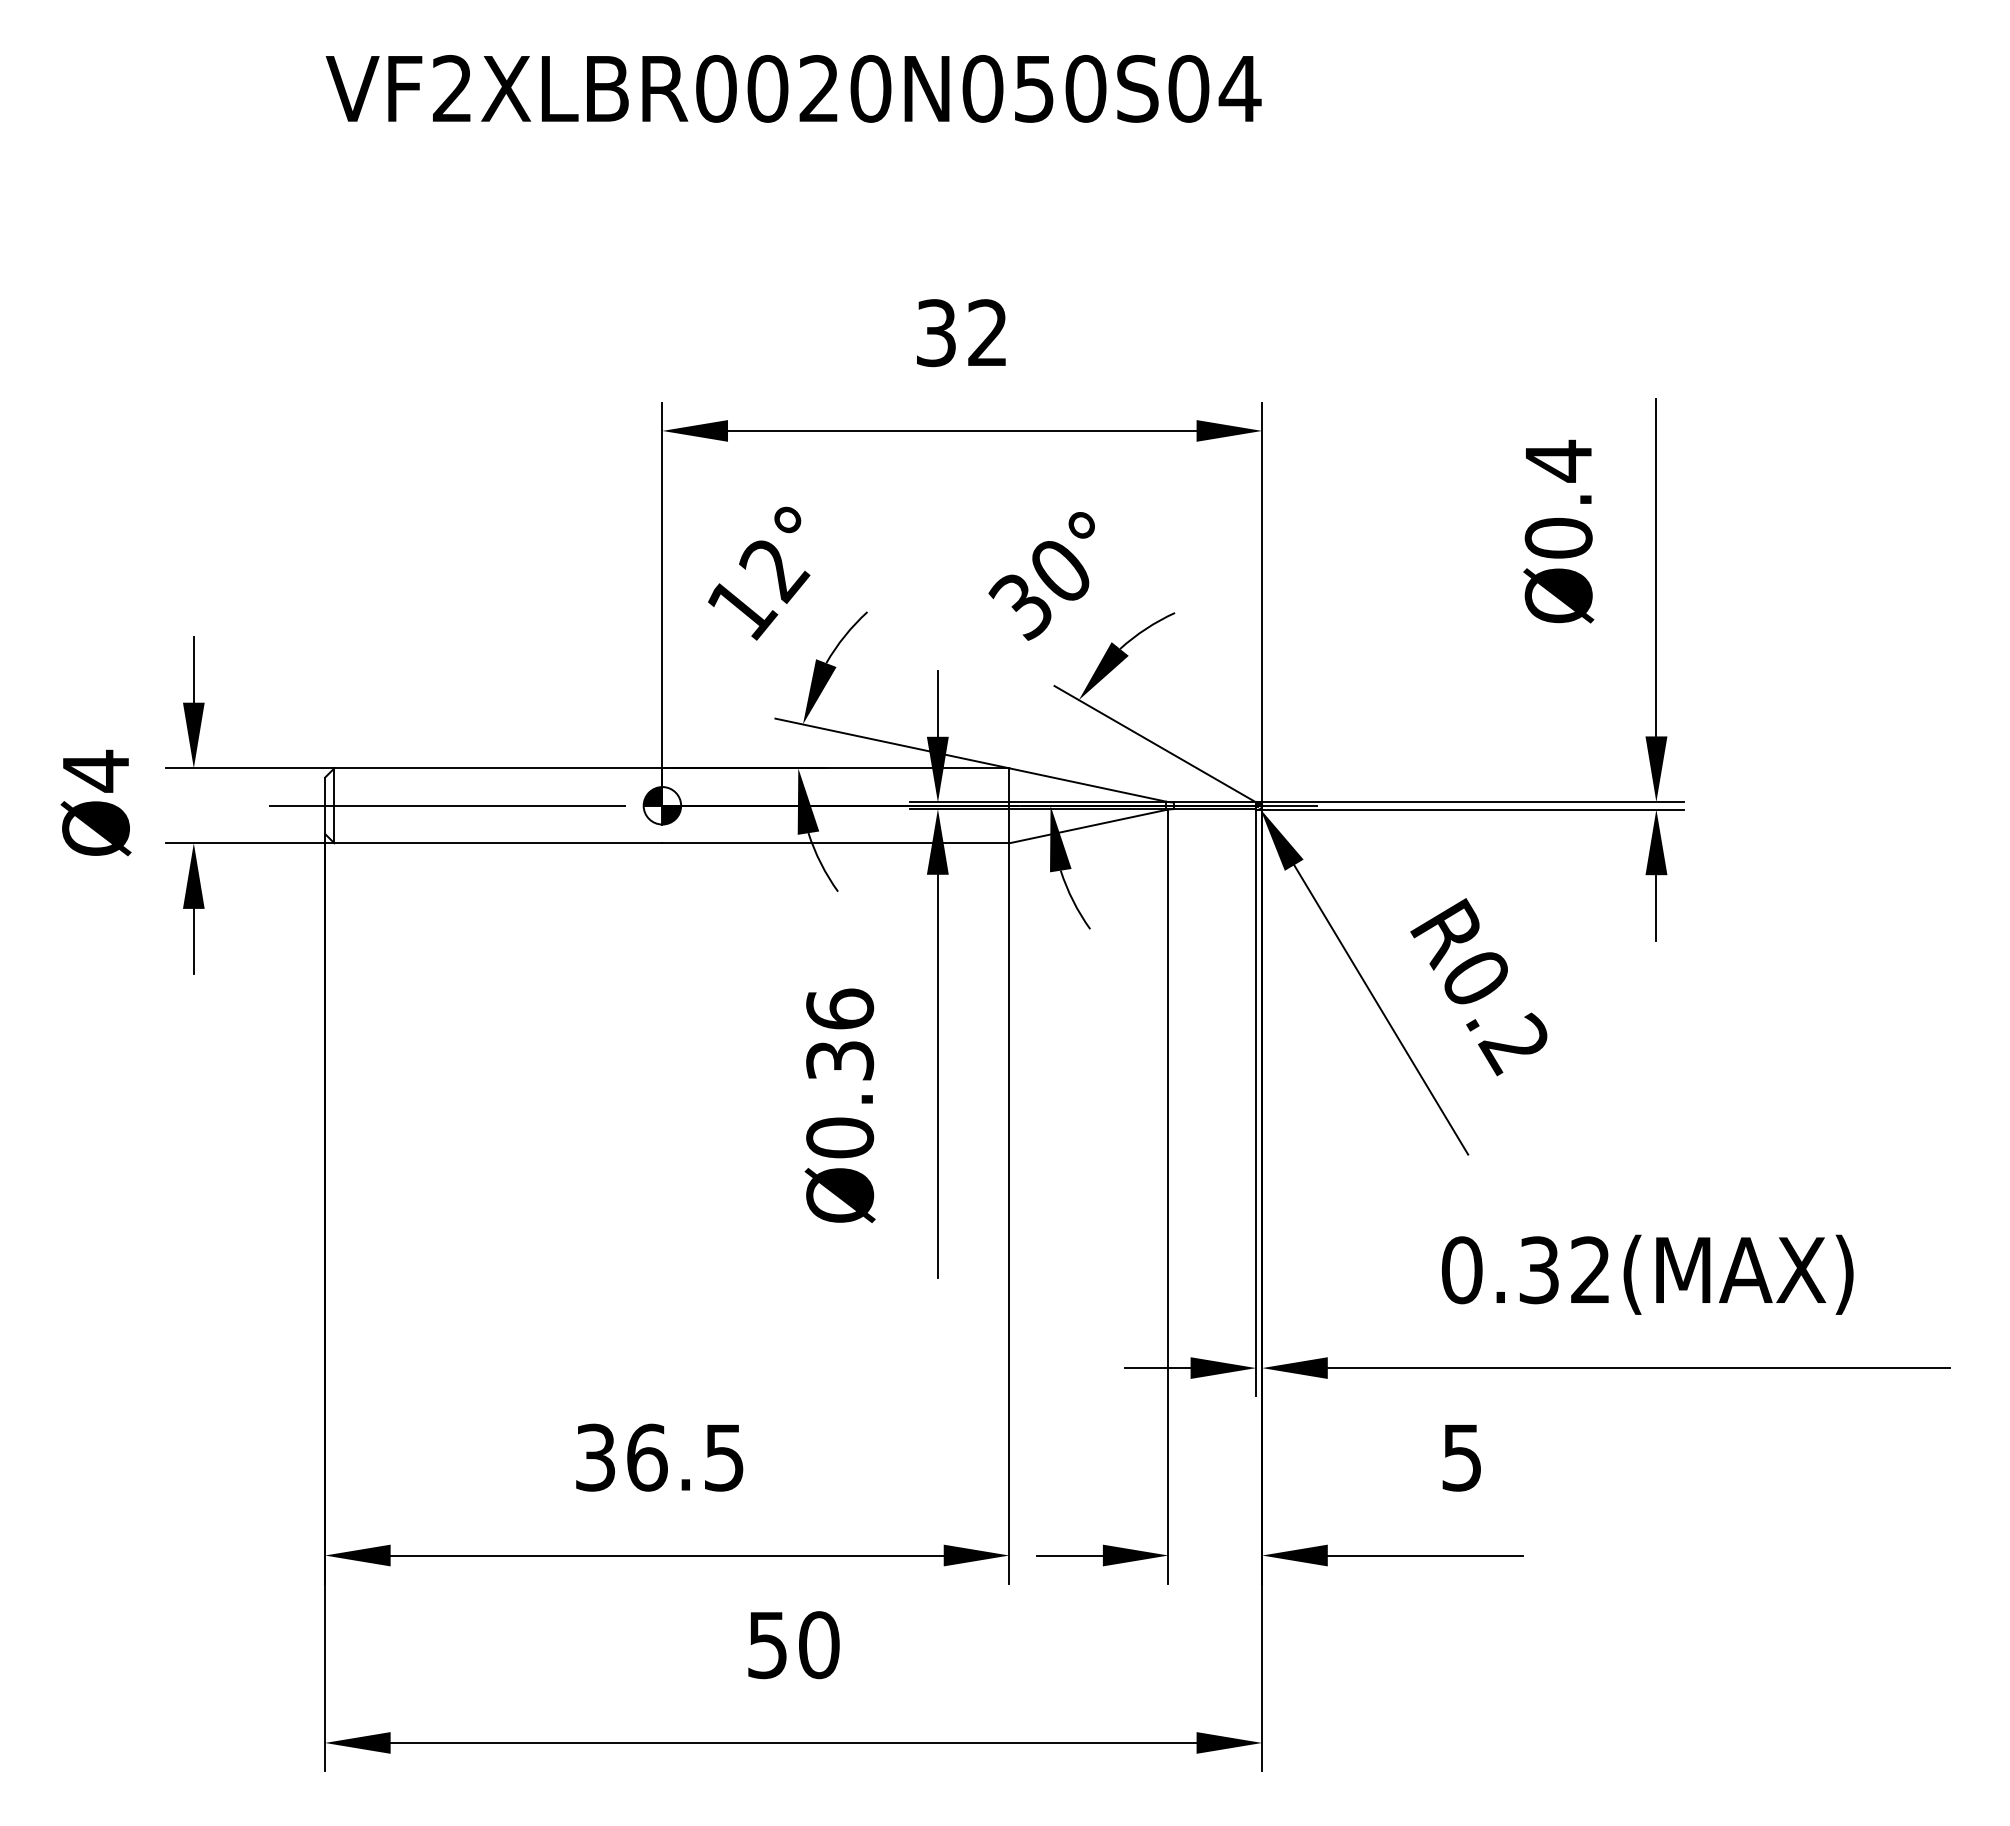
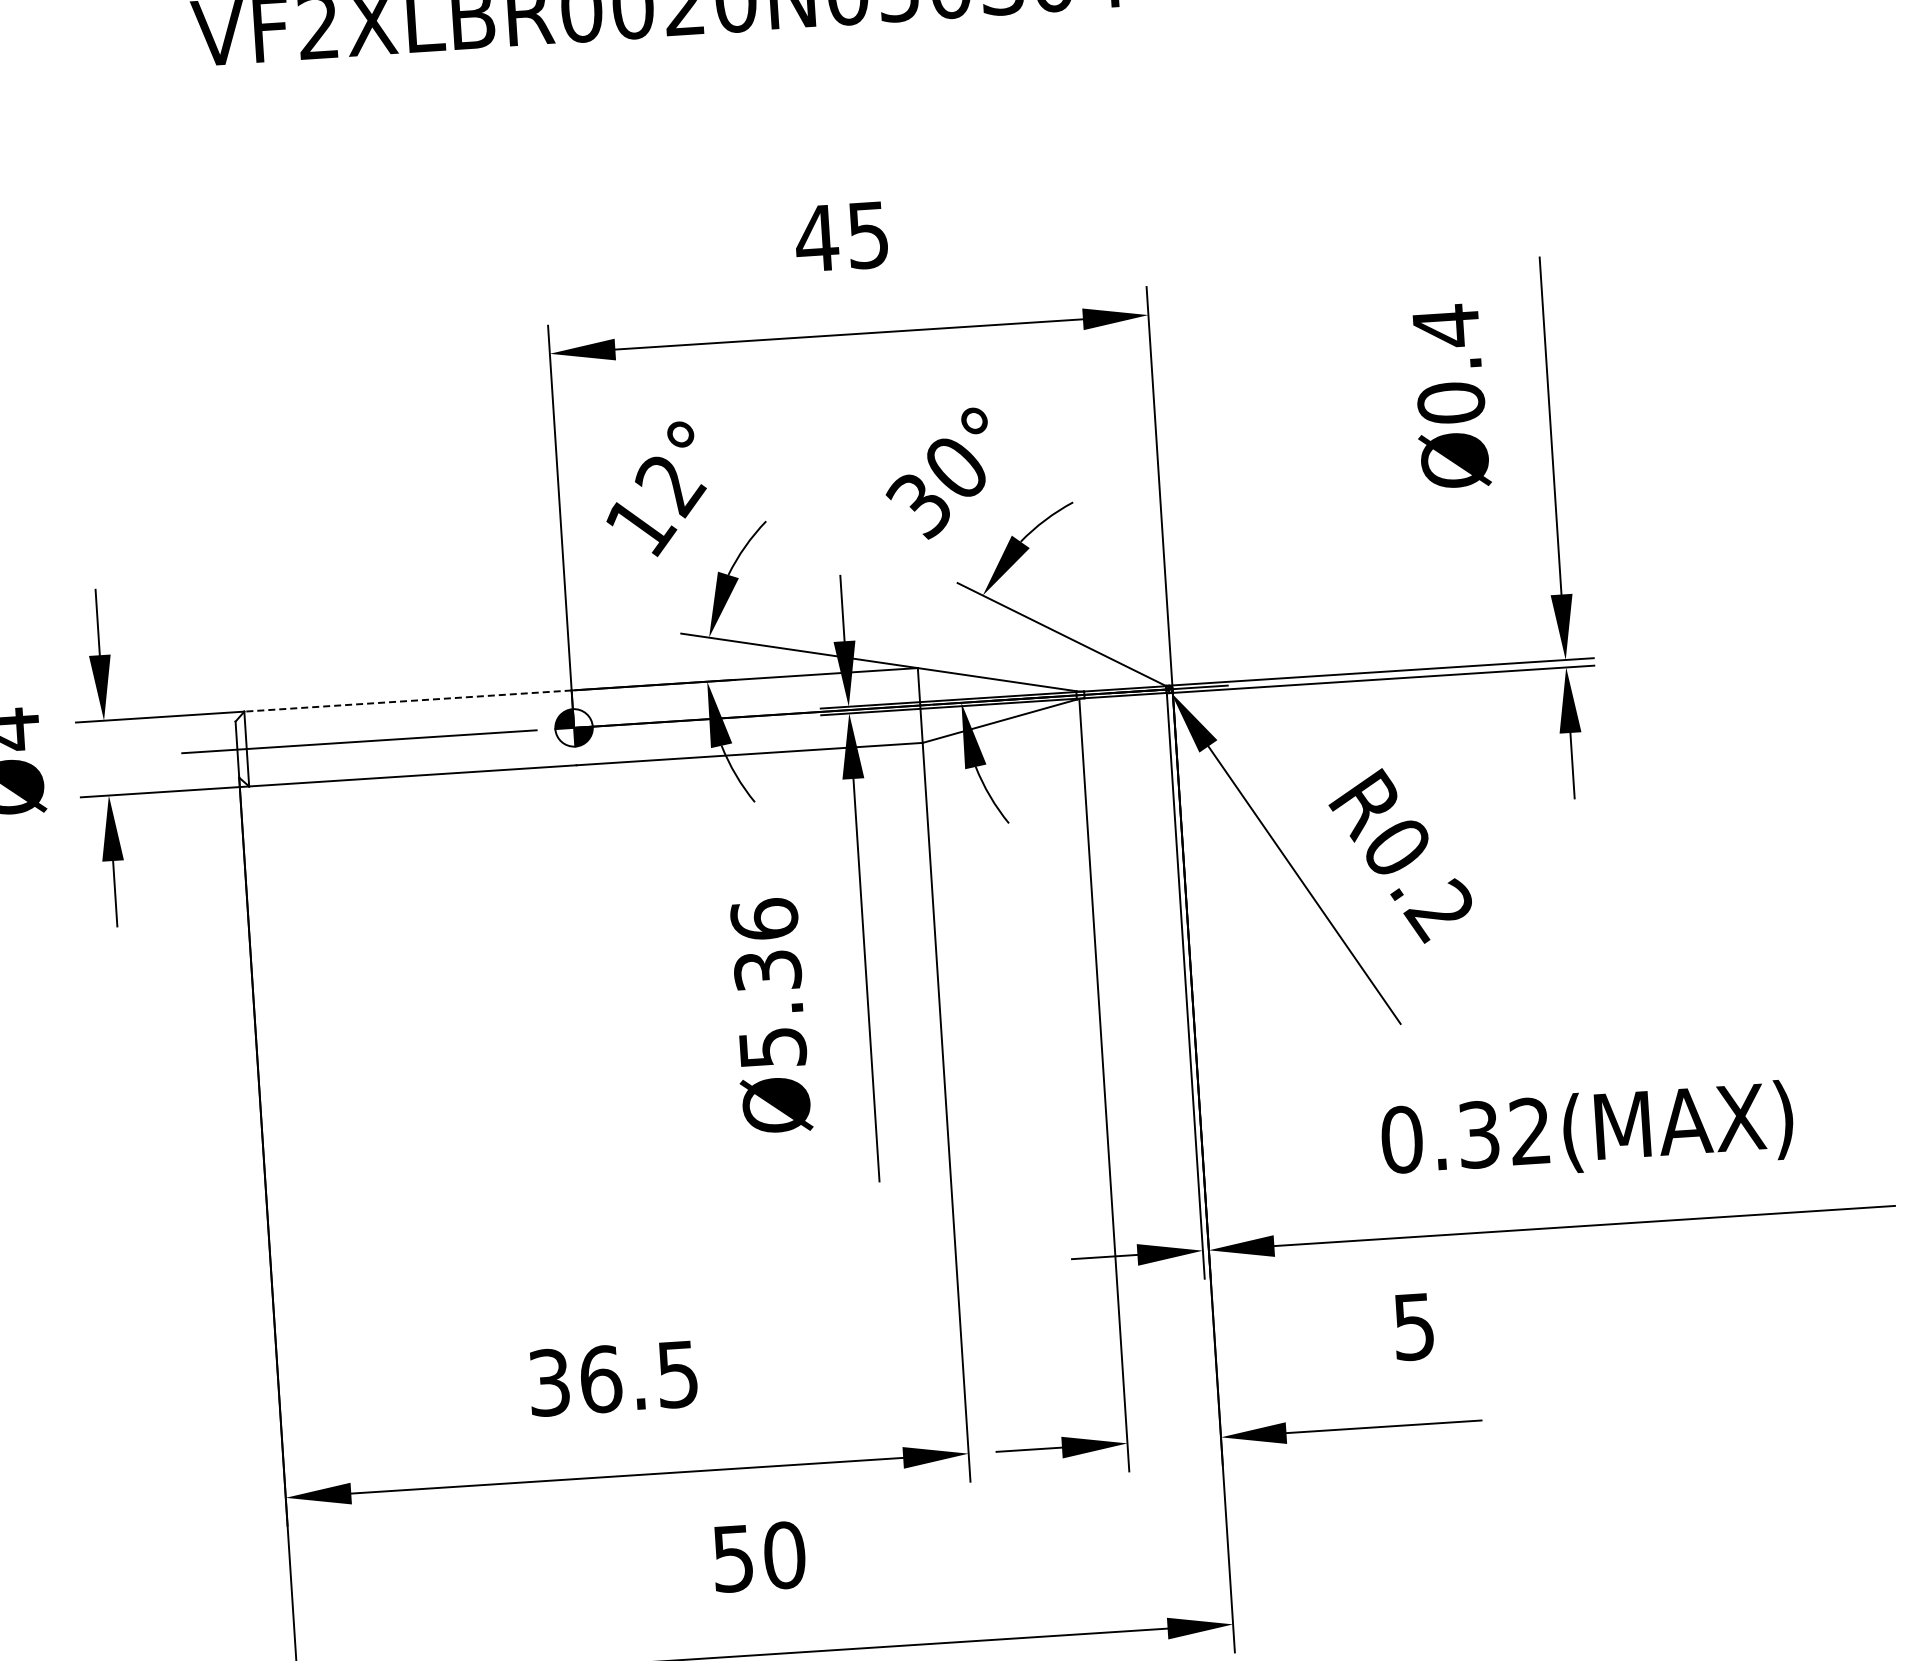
text: (960, 333) -> (841, 237), 32 -> 45
line: (497, 768) -> (407, 701), solid -> dashed
text: (840, 1137) -> (773, 1047), Ø0.36 -> Ø5.36

